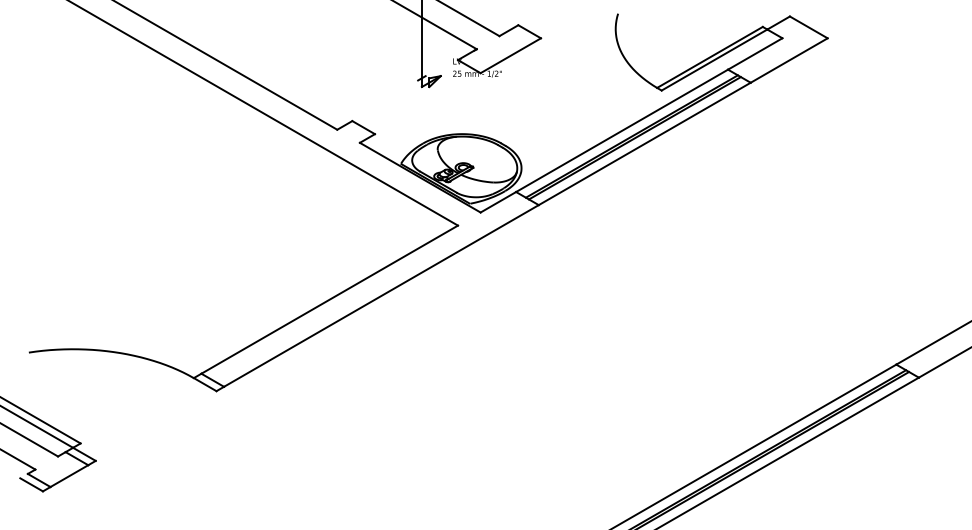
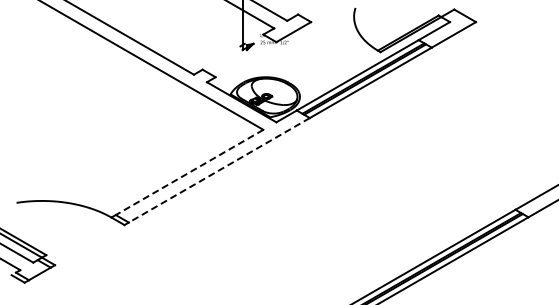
line: (381, 296) -> (219, 170), solid -> dashed
line: (329, 299) -> (189, 172), solid -> dashed

